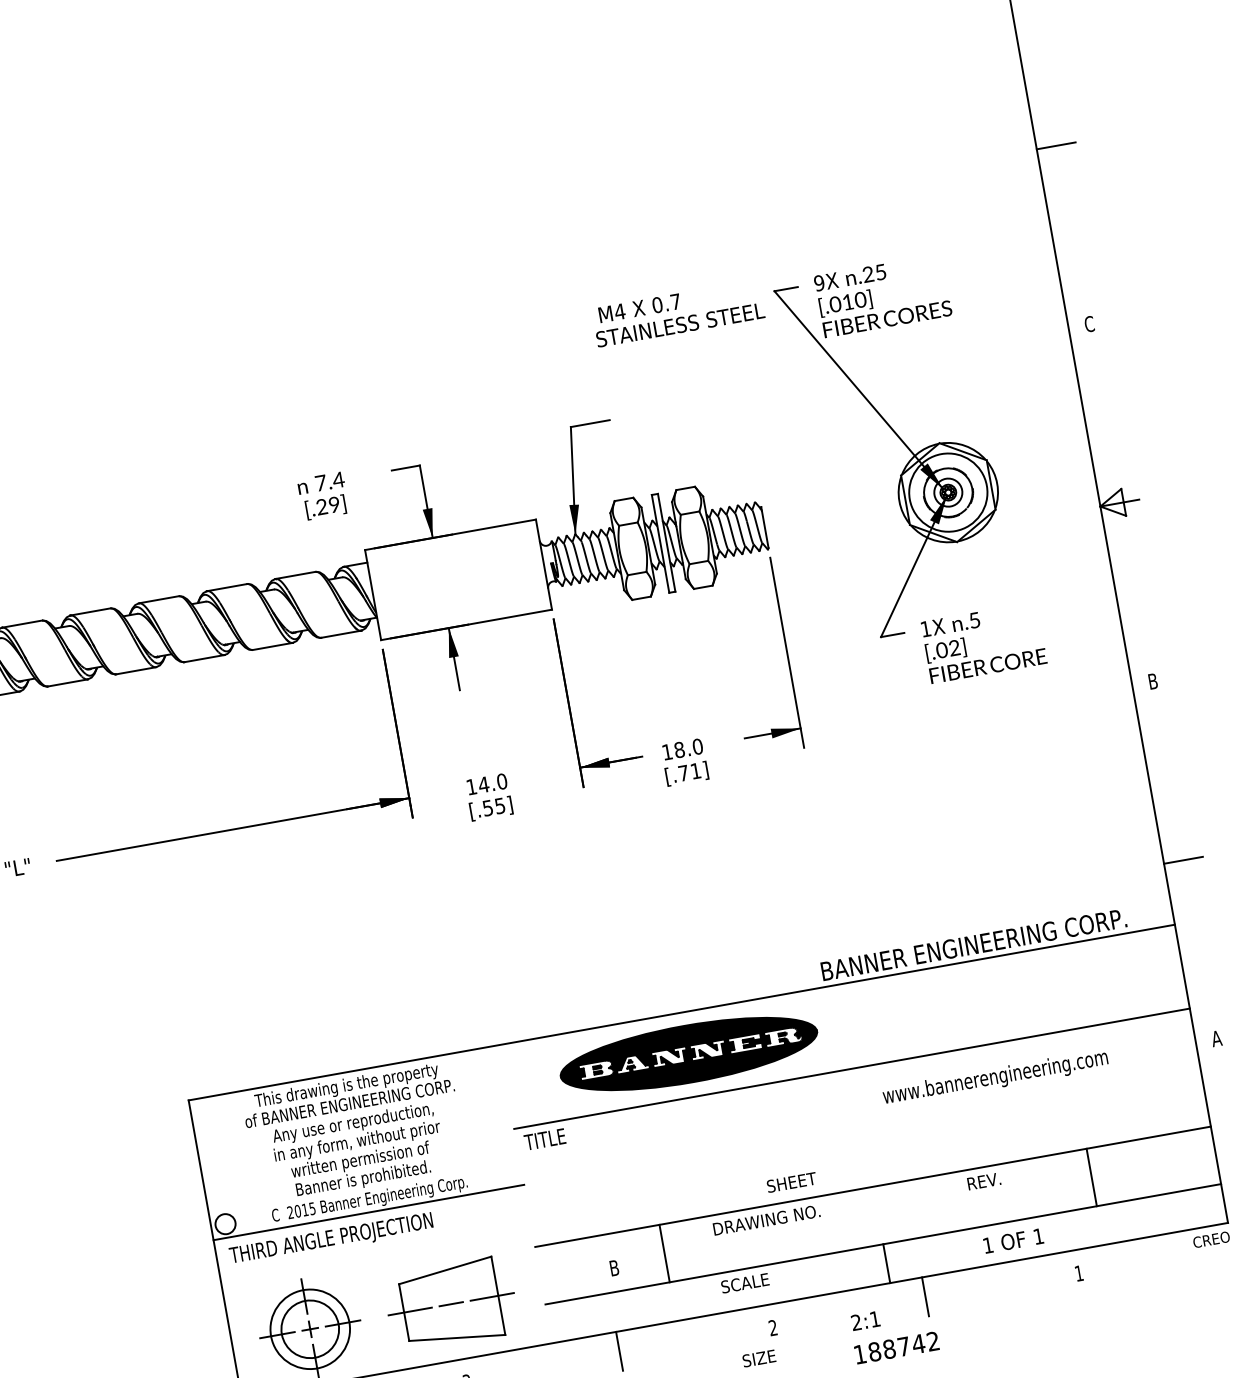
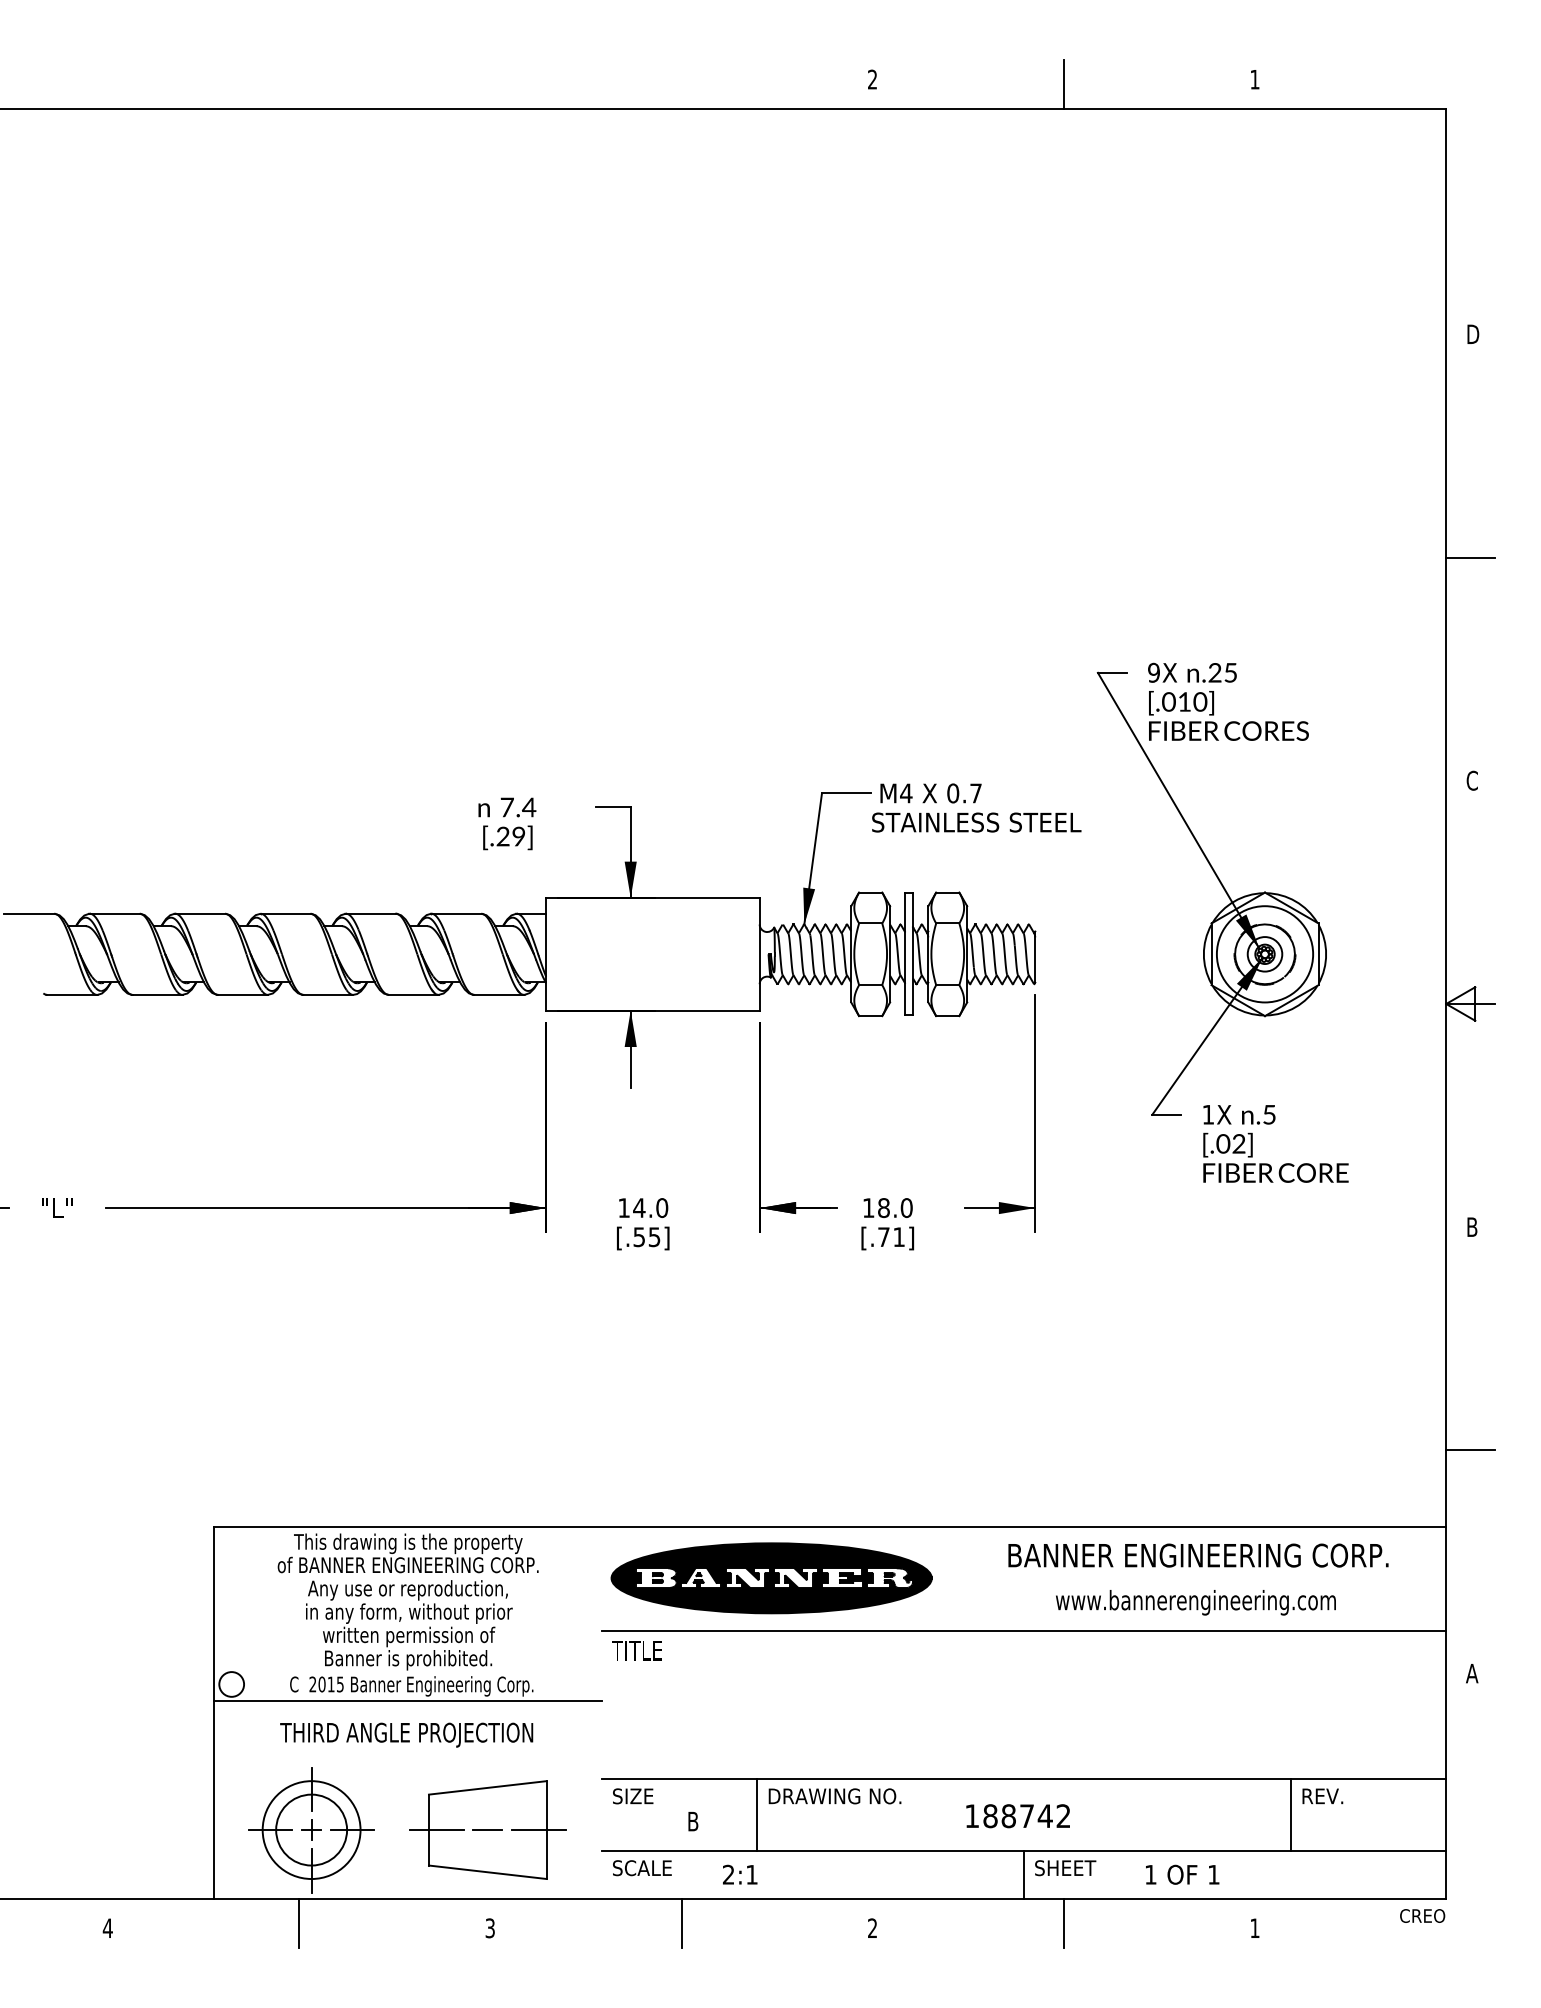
text: (678, 313) -> (976, 807), moved
text: (973, 944) -> (1198, 1555), moved
part: (688, 1054) -> (771, 1578), moved
text: (995, 1078) -> (1195, 1602), moved
text: (983, 1181) -> (1322, 1796), moved
text: (791, 1182) -> (1065, 1868), moved
text: (766, 1220) -> (834, 1796), moved
text: (331, 1239) -> (406, 1734), moved
text: (745, 1283) -> (642, 1868), moved
text: (865, 1320) -> (740, 1874), moved
text: (896, 1348) -> (1017, 1816), moved
text: (759, 1358) -> (633, 1796), moved

